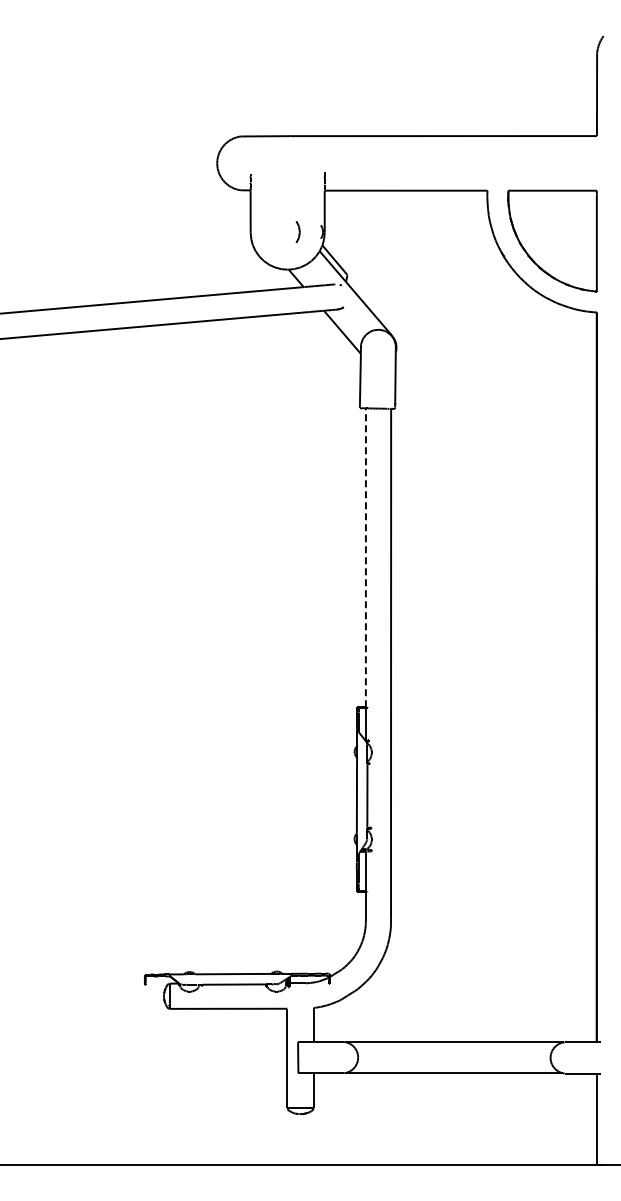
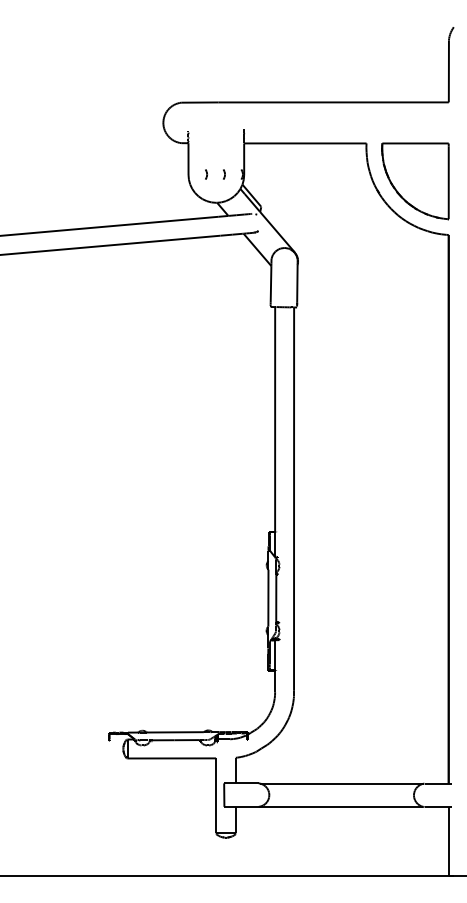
part: (274, 231) -> (206, 174), added
part: (298, 231) -> (224, 174), size x0.62
line: (365, 557) -> (274, 419), dashed -> solid

